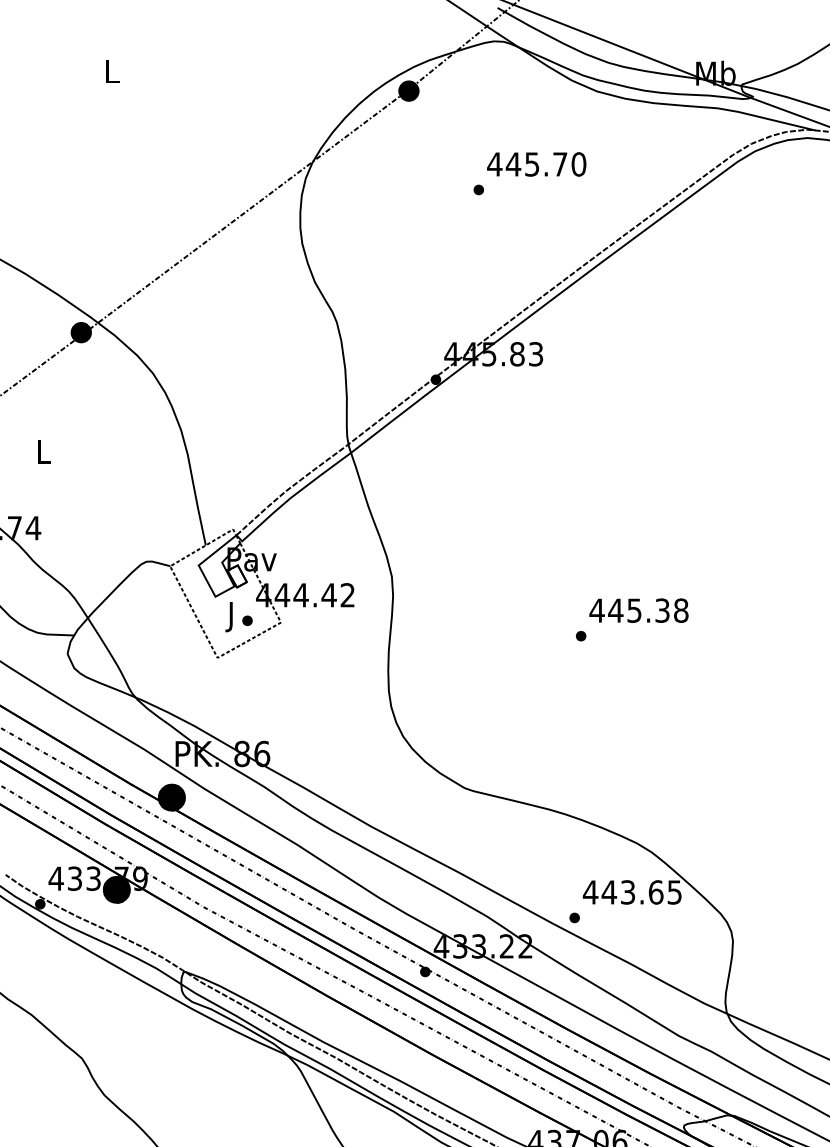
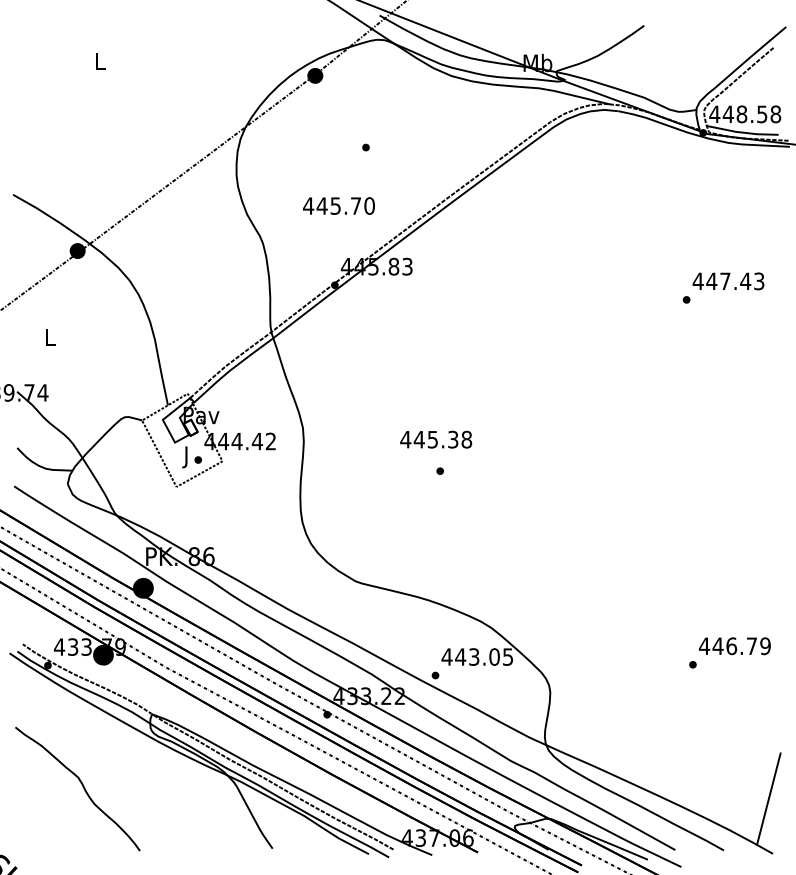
text: (536, 163) -> (338, 205), moved
text: (639, 610) -> (436, 439), moved
text: (655, 891) -> (494, 656), 443.65 -> 443.05

